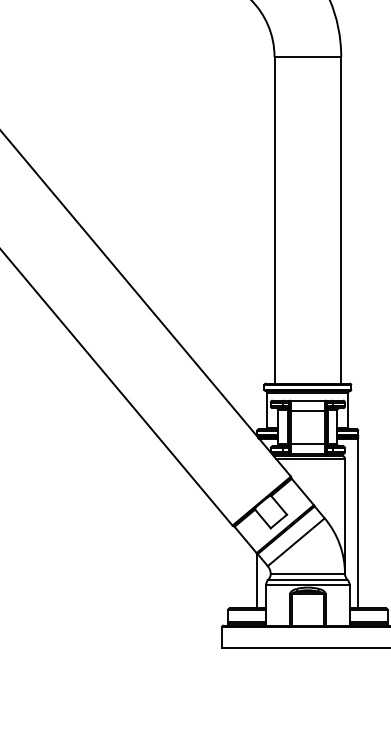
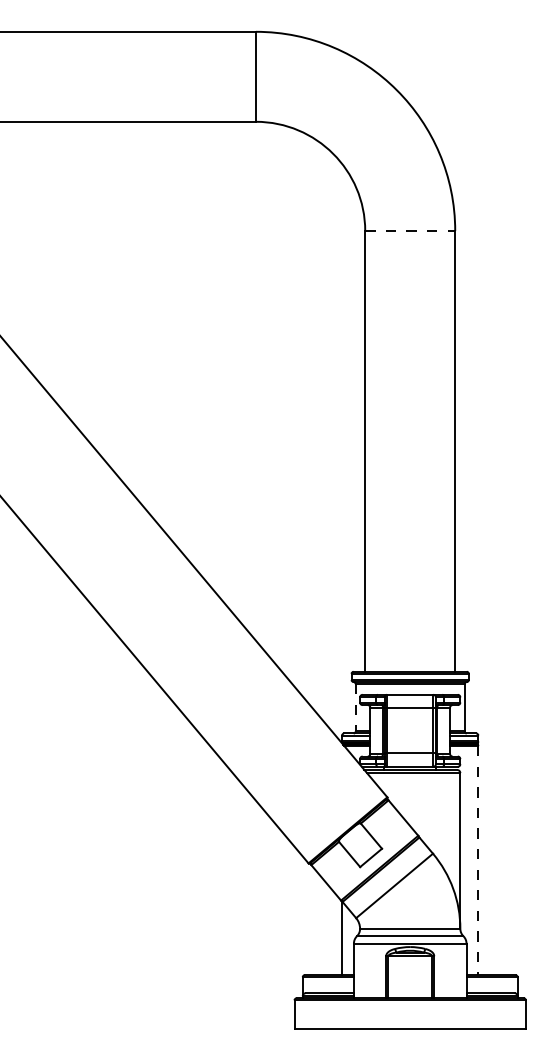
line: (308, 57) -> (410, 231), solid -> dashed
line: (267, 410) -> (355, 707), solid -> dashed
line: (358, 523) -> (478, 860), solid -> dashed

